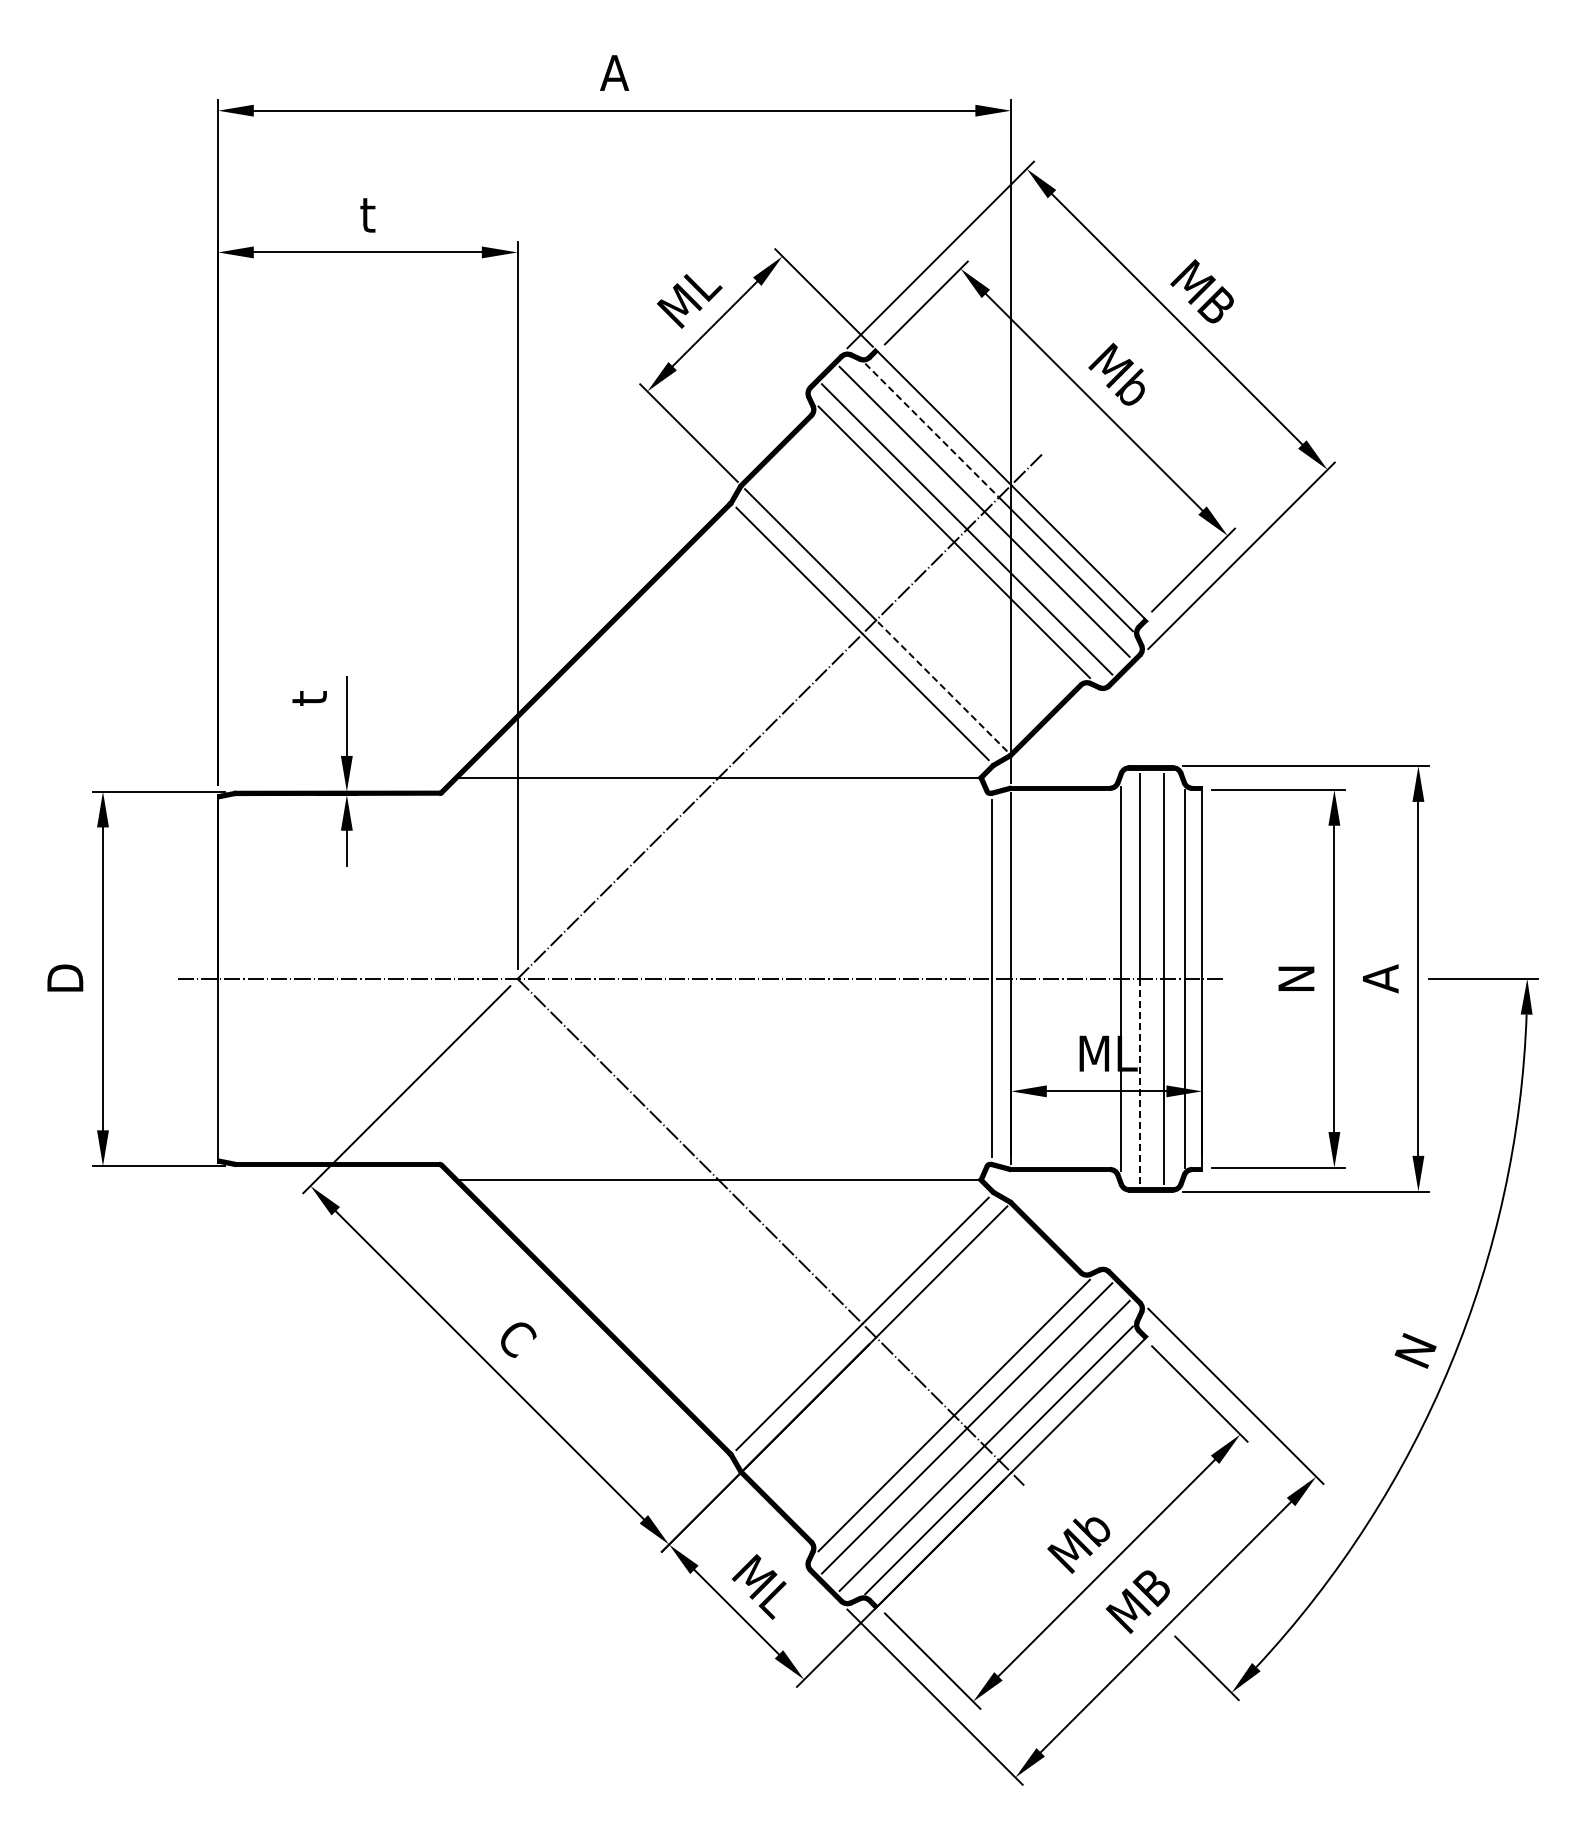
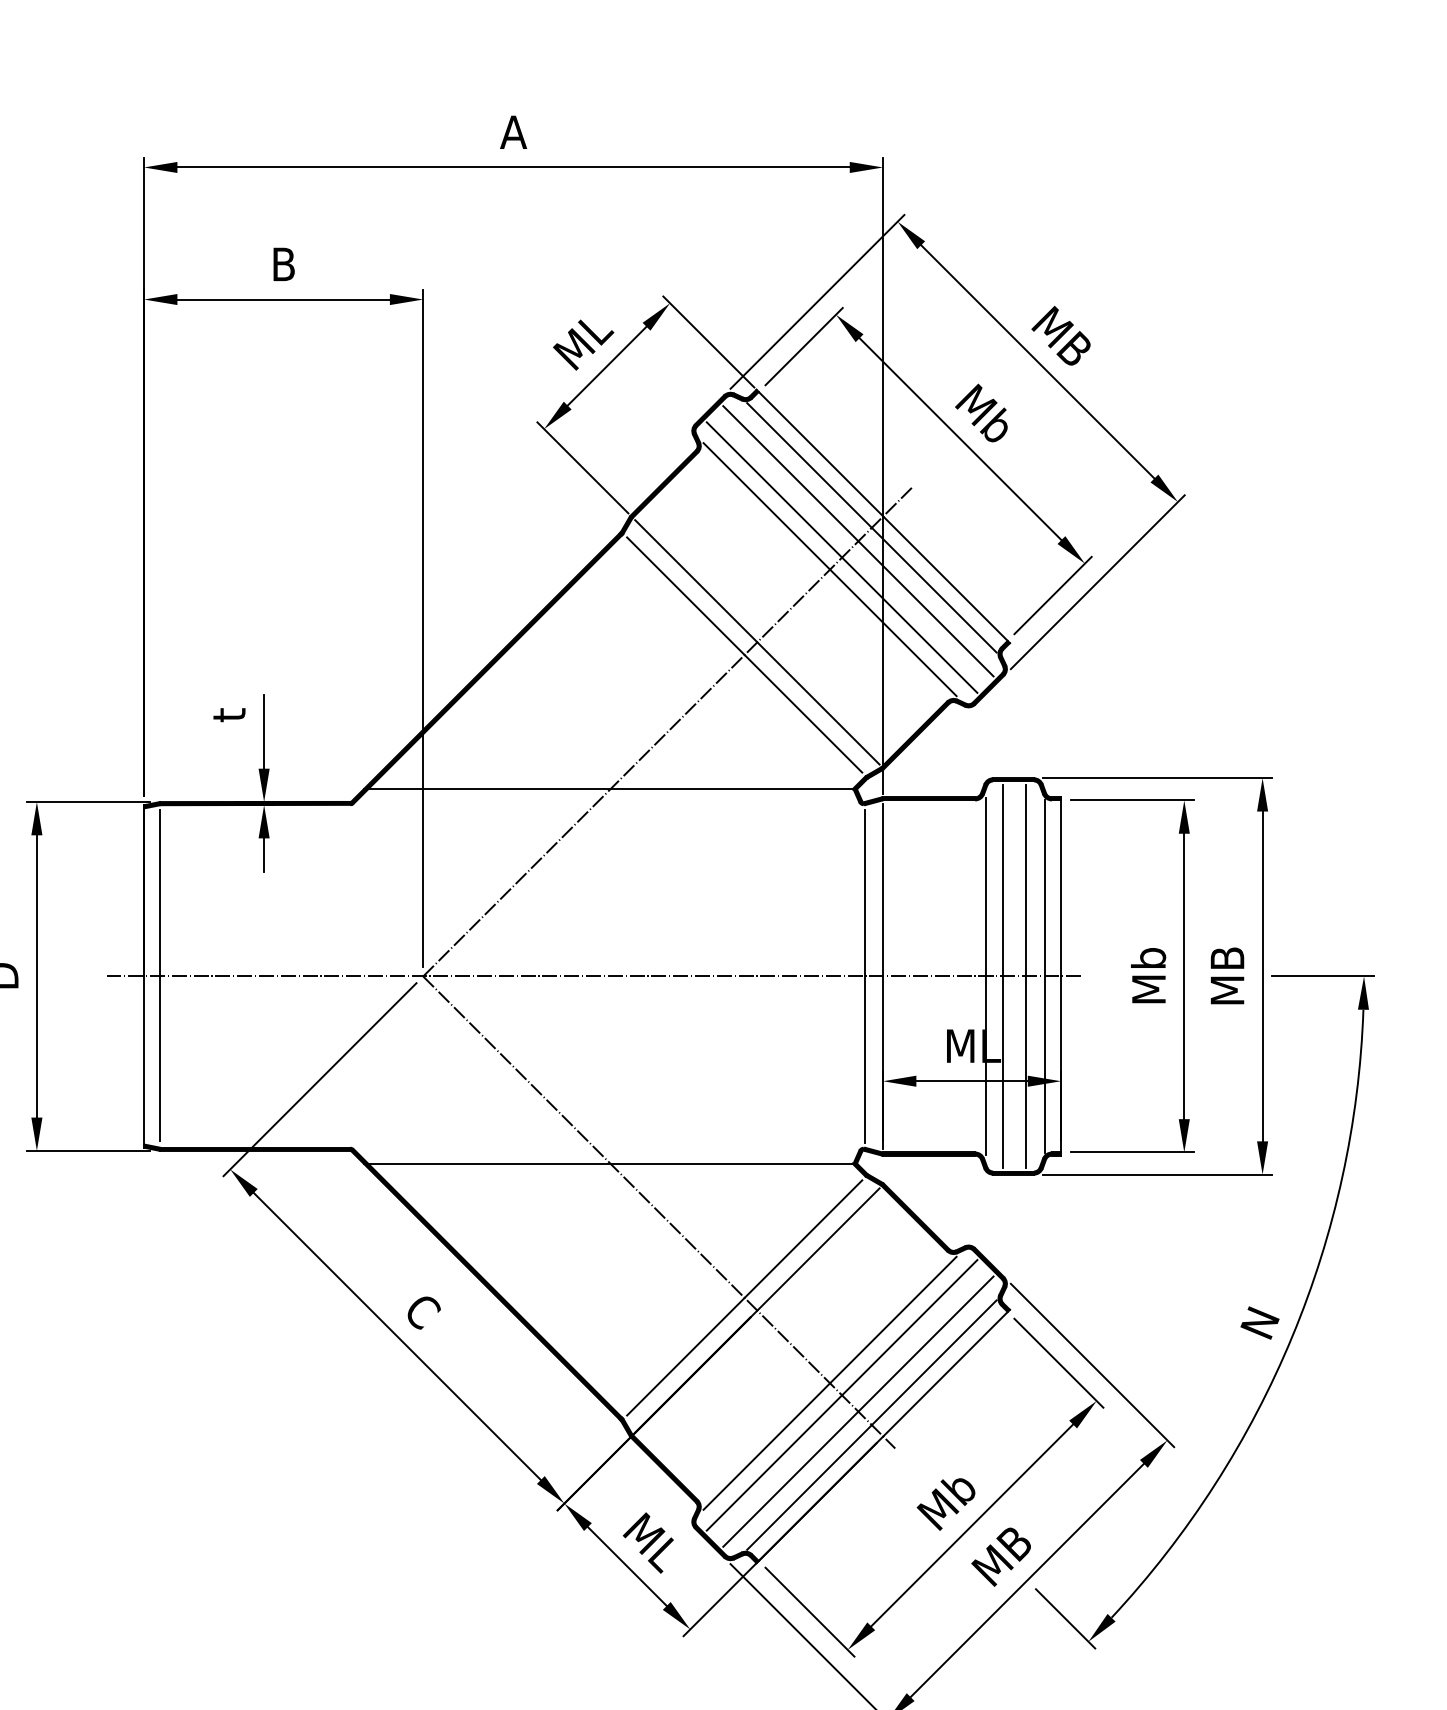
text: (368, 214) -> (284, 264), t -> B
line: (932, 430) -> (809, 465), dashed -> solid
line: (941, 685) -> (818, 703), dashed -> solid
line: (235, 977) -> (160, 975), added
text: (1295, 977) -> (1148, 975), N -> Mb
text: (1380, 977) -> (1227, 975), A -> MB
line: (1139, 1081) -> (1002, 1072), dashed -> solid

